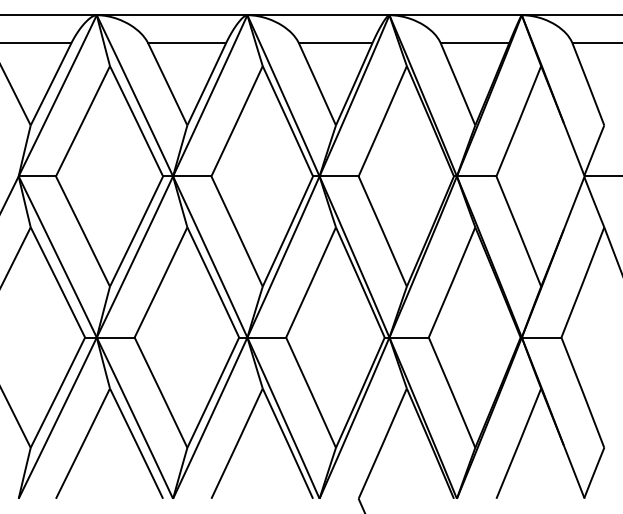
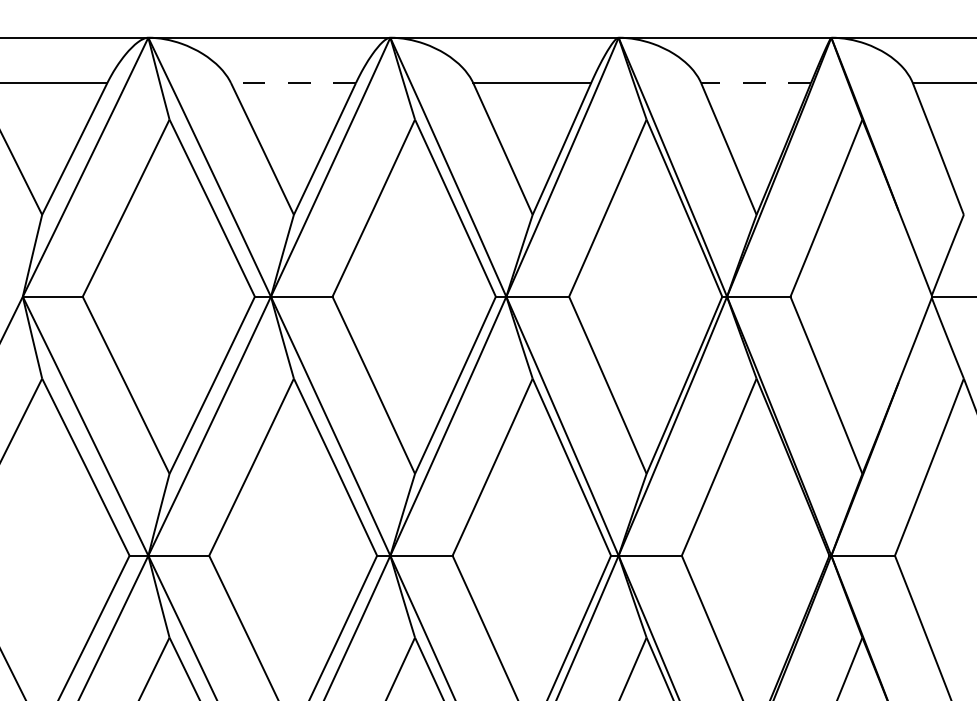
line: (187, 43) -> (294, 83), solid -> dashed
line: (474, 43) -> (755, 83), solid -> dashed

